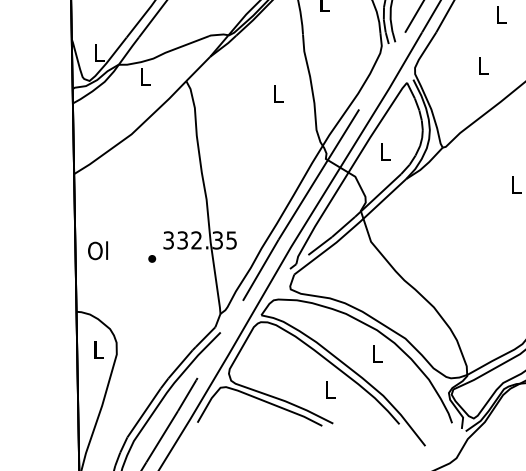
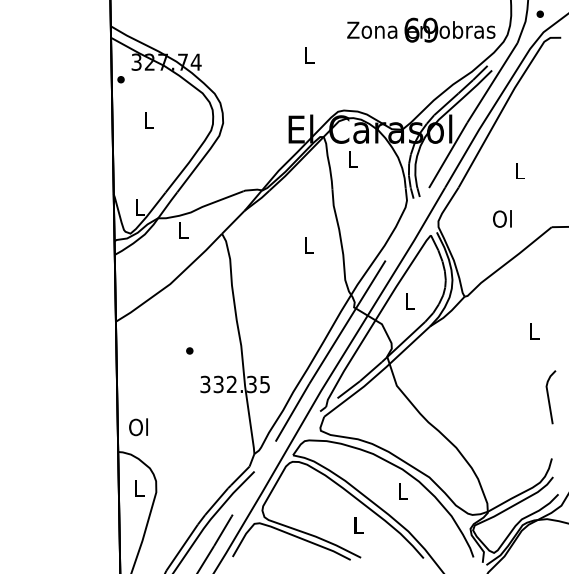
text: (482, 64) -> (502, 218), L -> Ol
text: (97, 251) -> (138, 427), moved
part: (151, 258) -> (189, 350), moved

